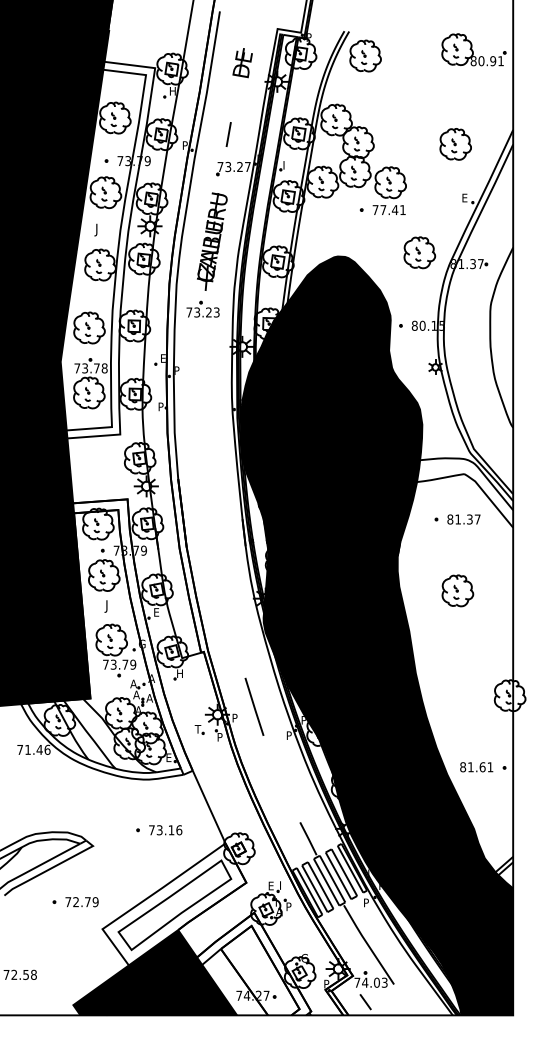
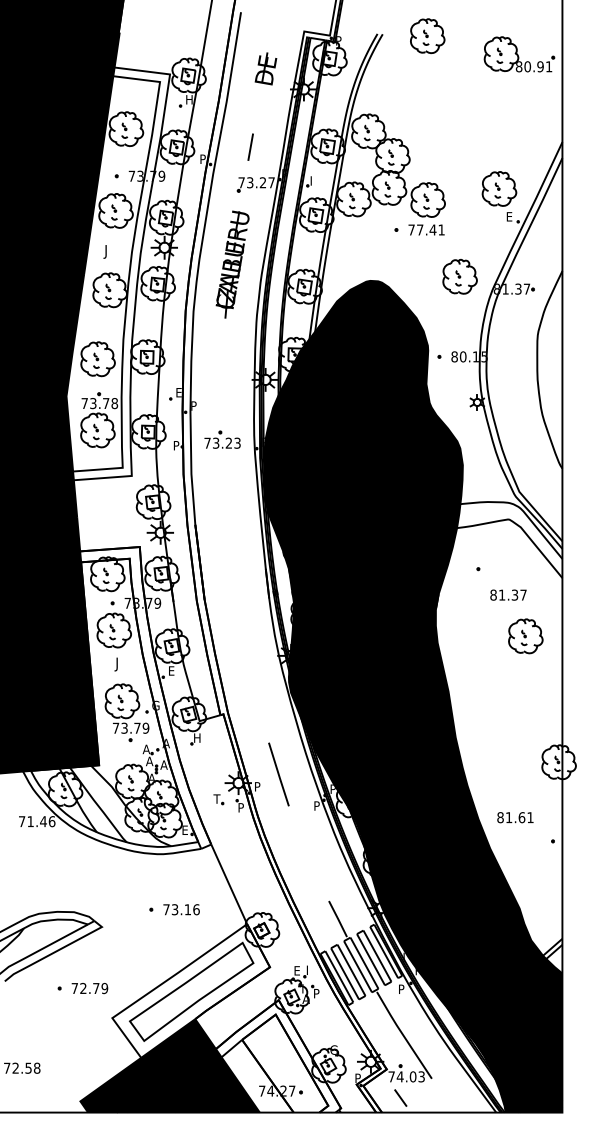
part: (365, 55) -> (427, 35), moved
part: (455, 143) -> (499, 188), moved
part: (203, 309) -> (222, 439), moved
text: (463, 518) -> (508, 594), moved
part: (457, 591) -> (525, 636), moved
text: (476, 767) -> (515, 817), moved

